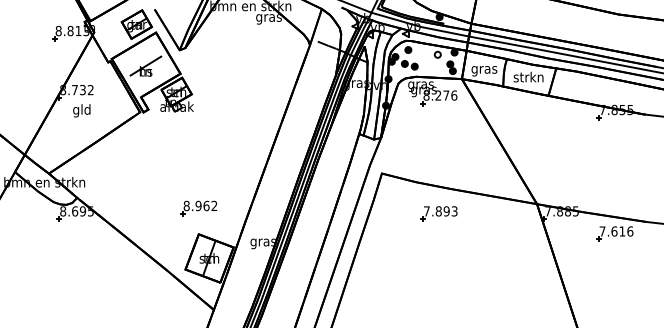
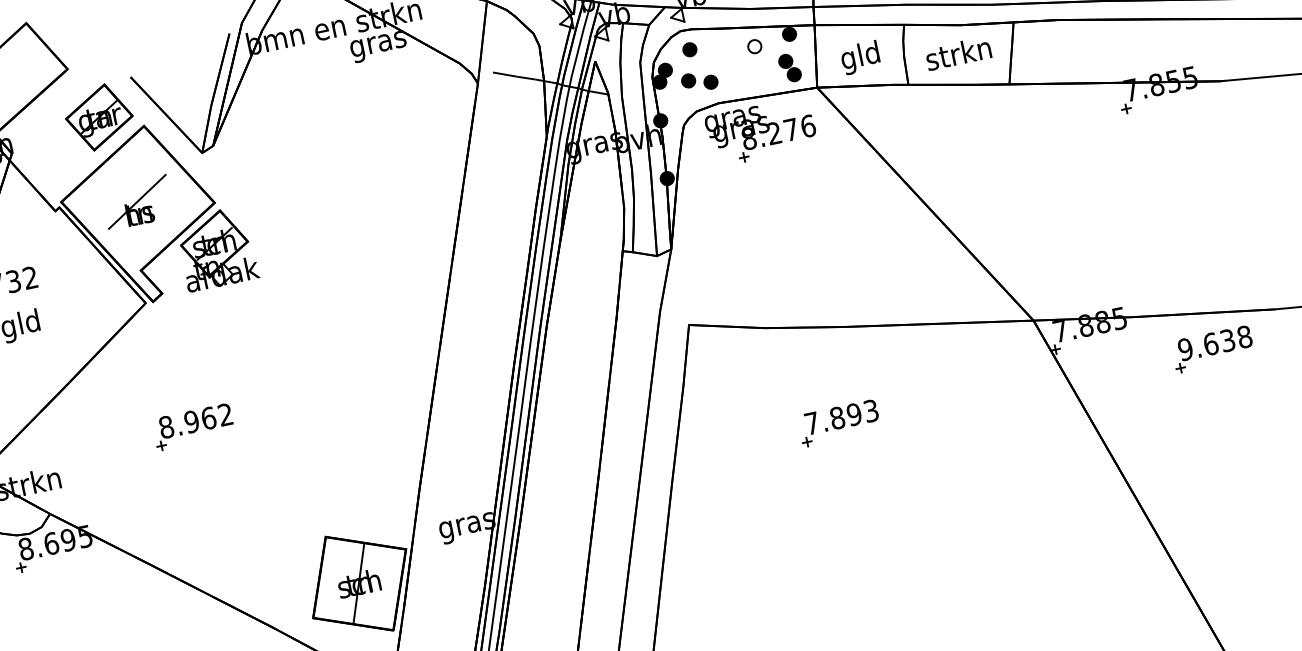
text: (484, 69) -> (860, 57), gras -> gld
part: (198, 208) -> (192, 427), moved
part: (438, 213) -> (837, 422), moved
text: (616, 231) -> (1215, 343), 7.616 -> 9.638

